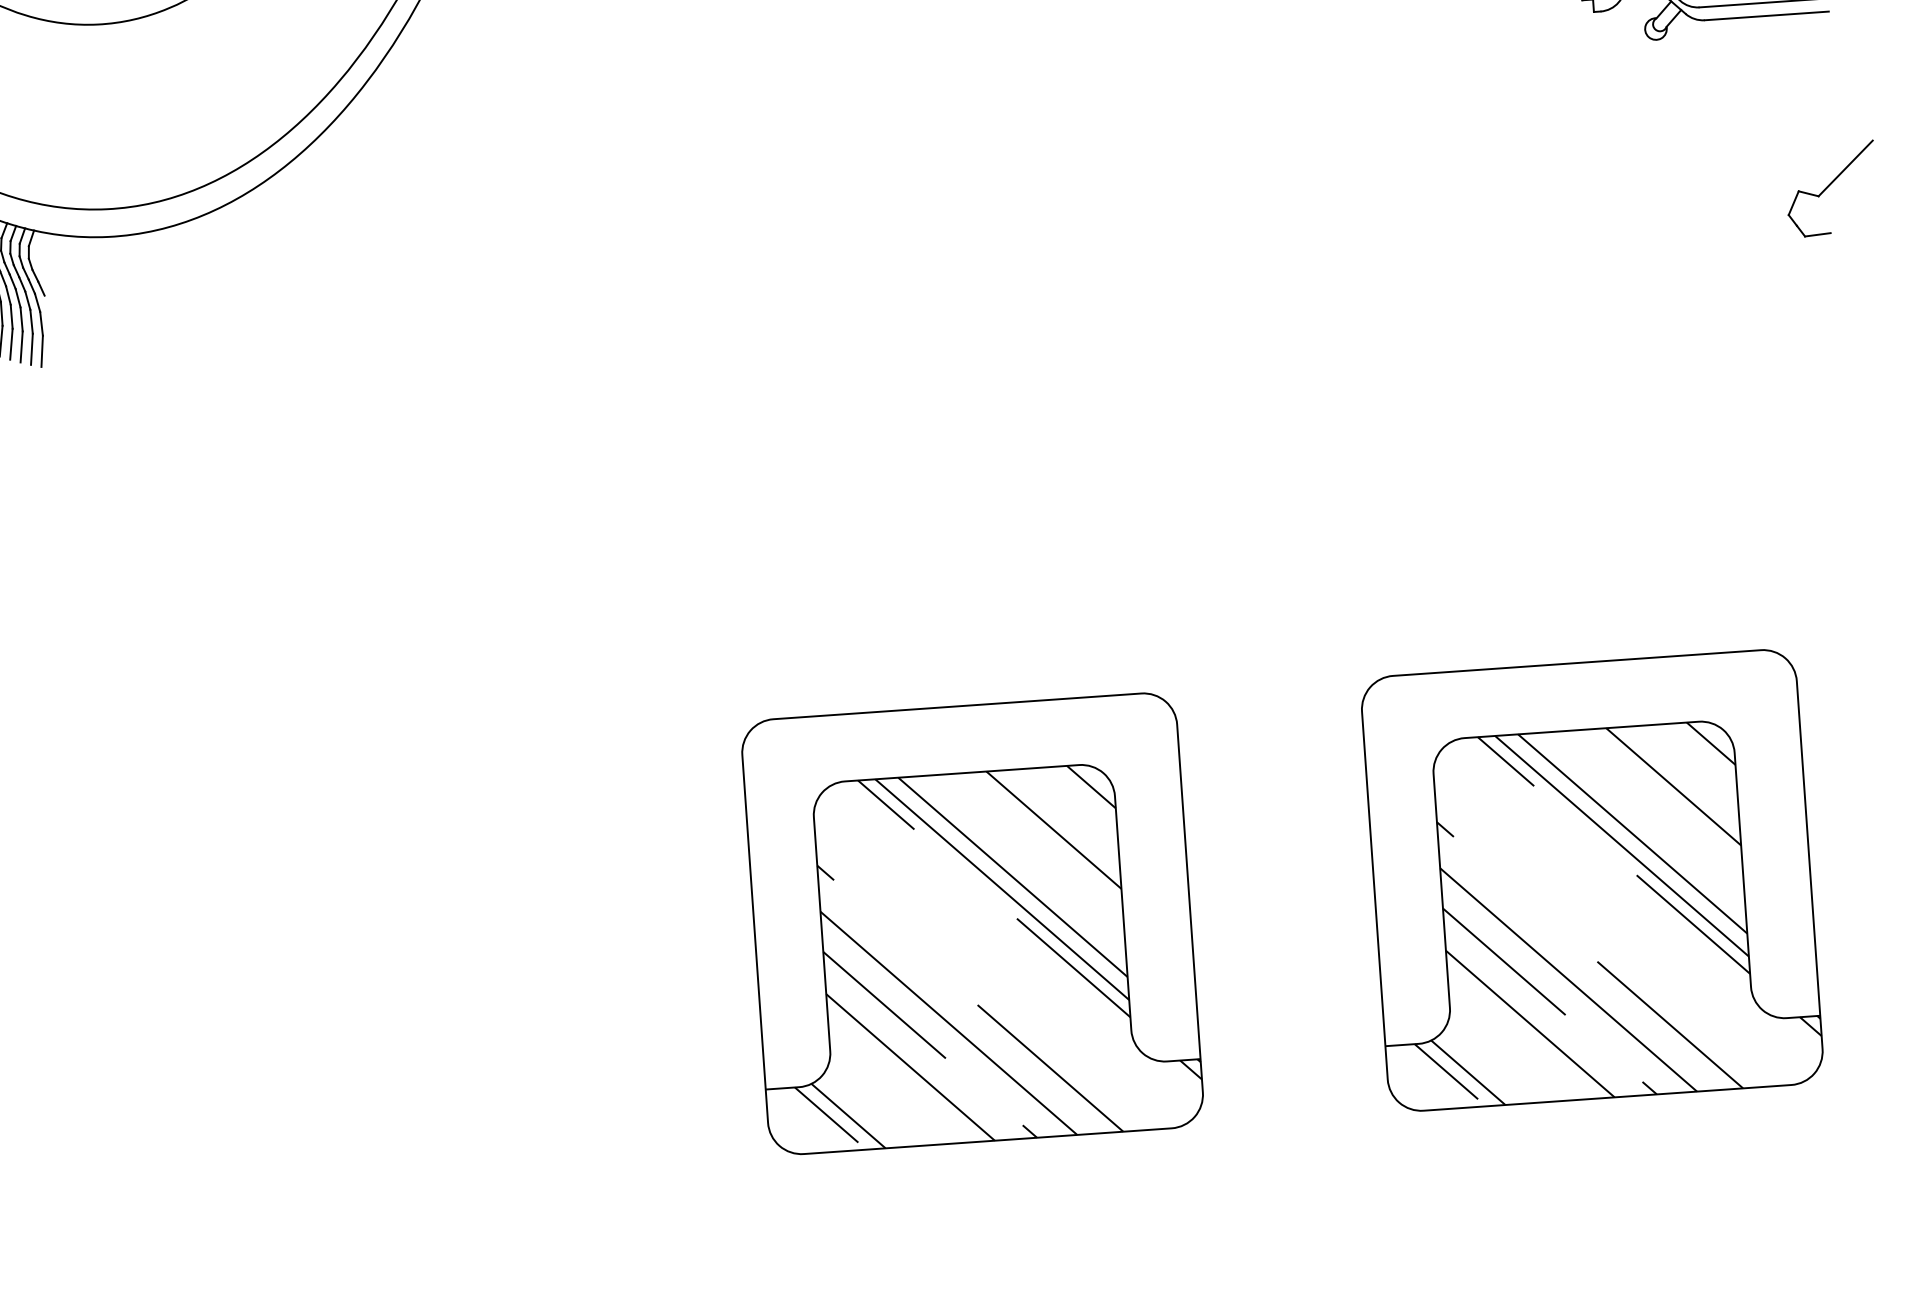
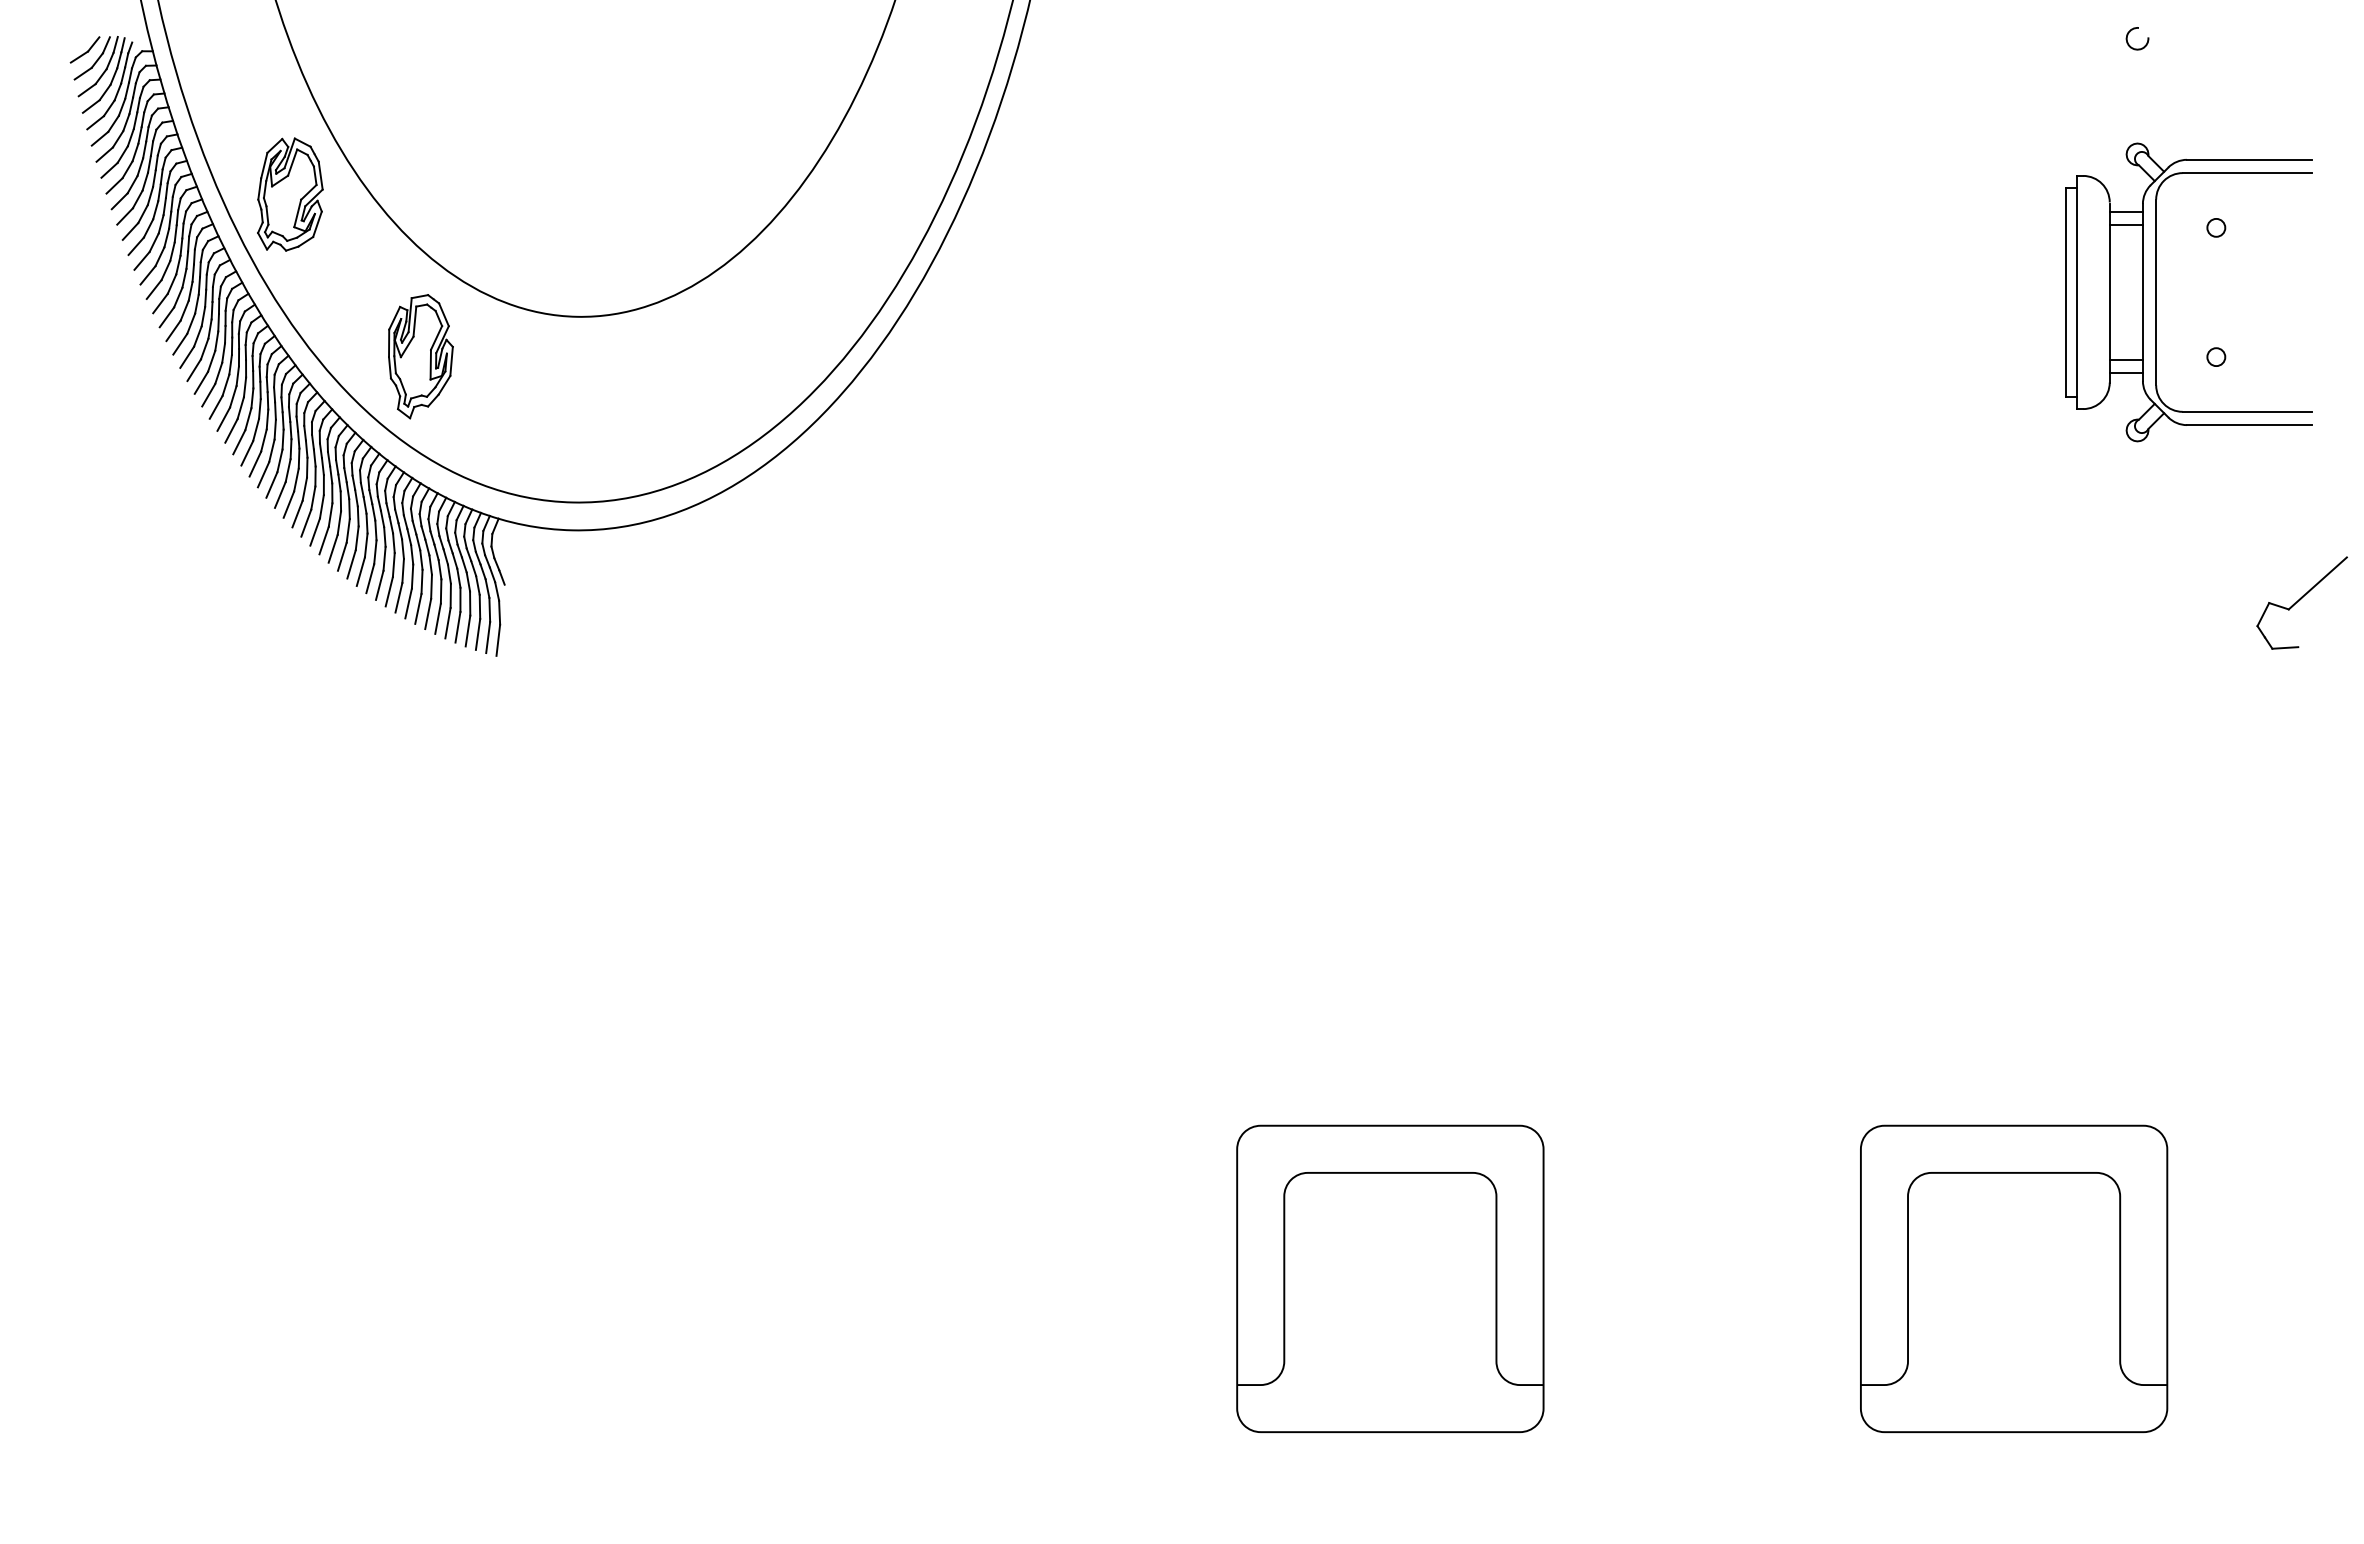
part: (1591, 880) -> (2013, 1278), size x0.7
part: (972, 923) -> (1390, 1278), size x0.7

